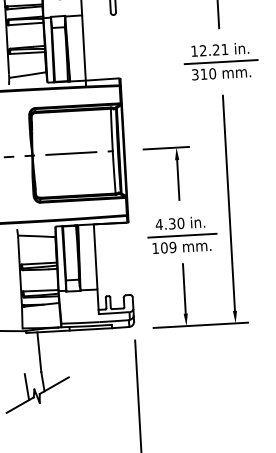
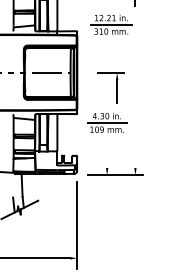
part: (221, 60) -> (111, 24), moved
part: (166, 174) -> (110, 87), moved
line: (229, 203) -> (135, 106), removed
line: (184, 288) -> (107, 153), removed

